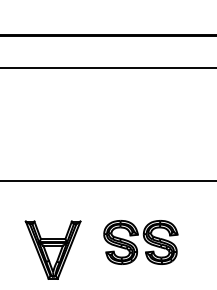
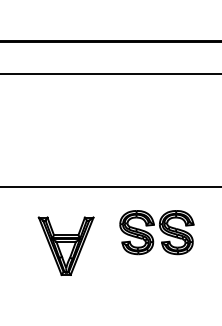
part: (140, 242) -> (156, 232), moved
part: (52, 249) -> (65, 245), moved

